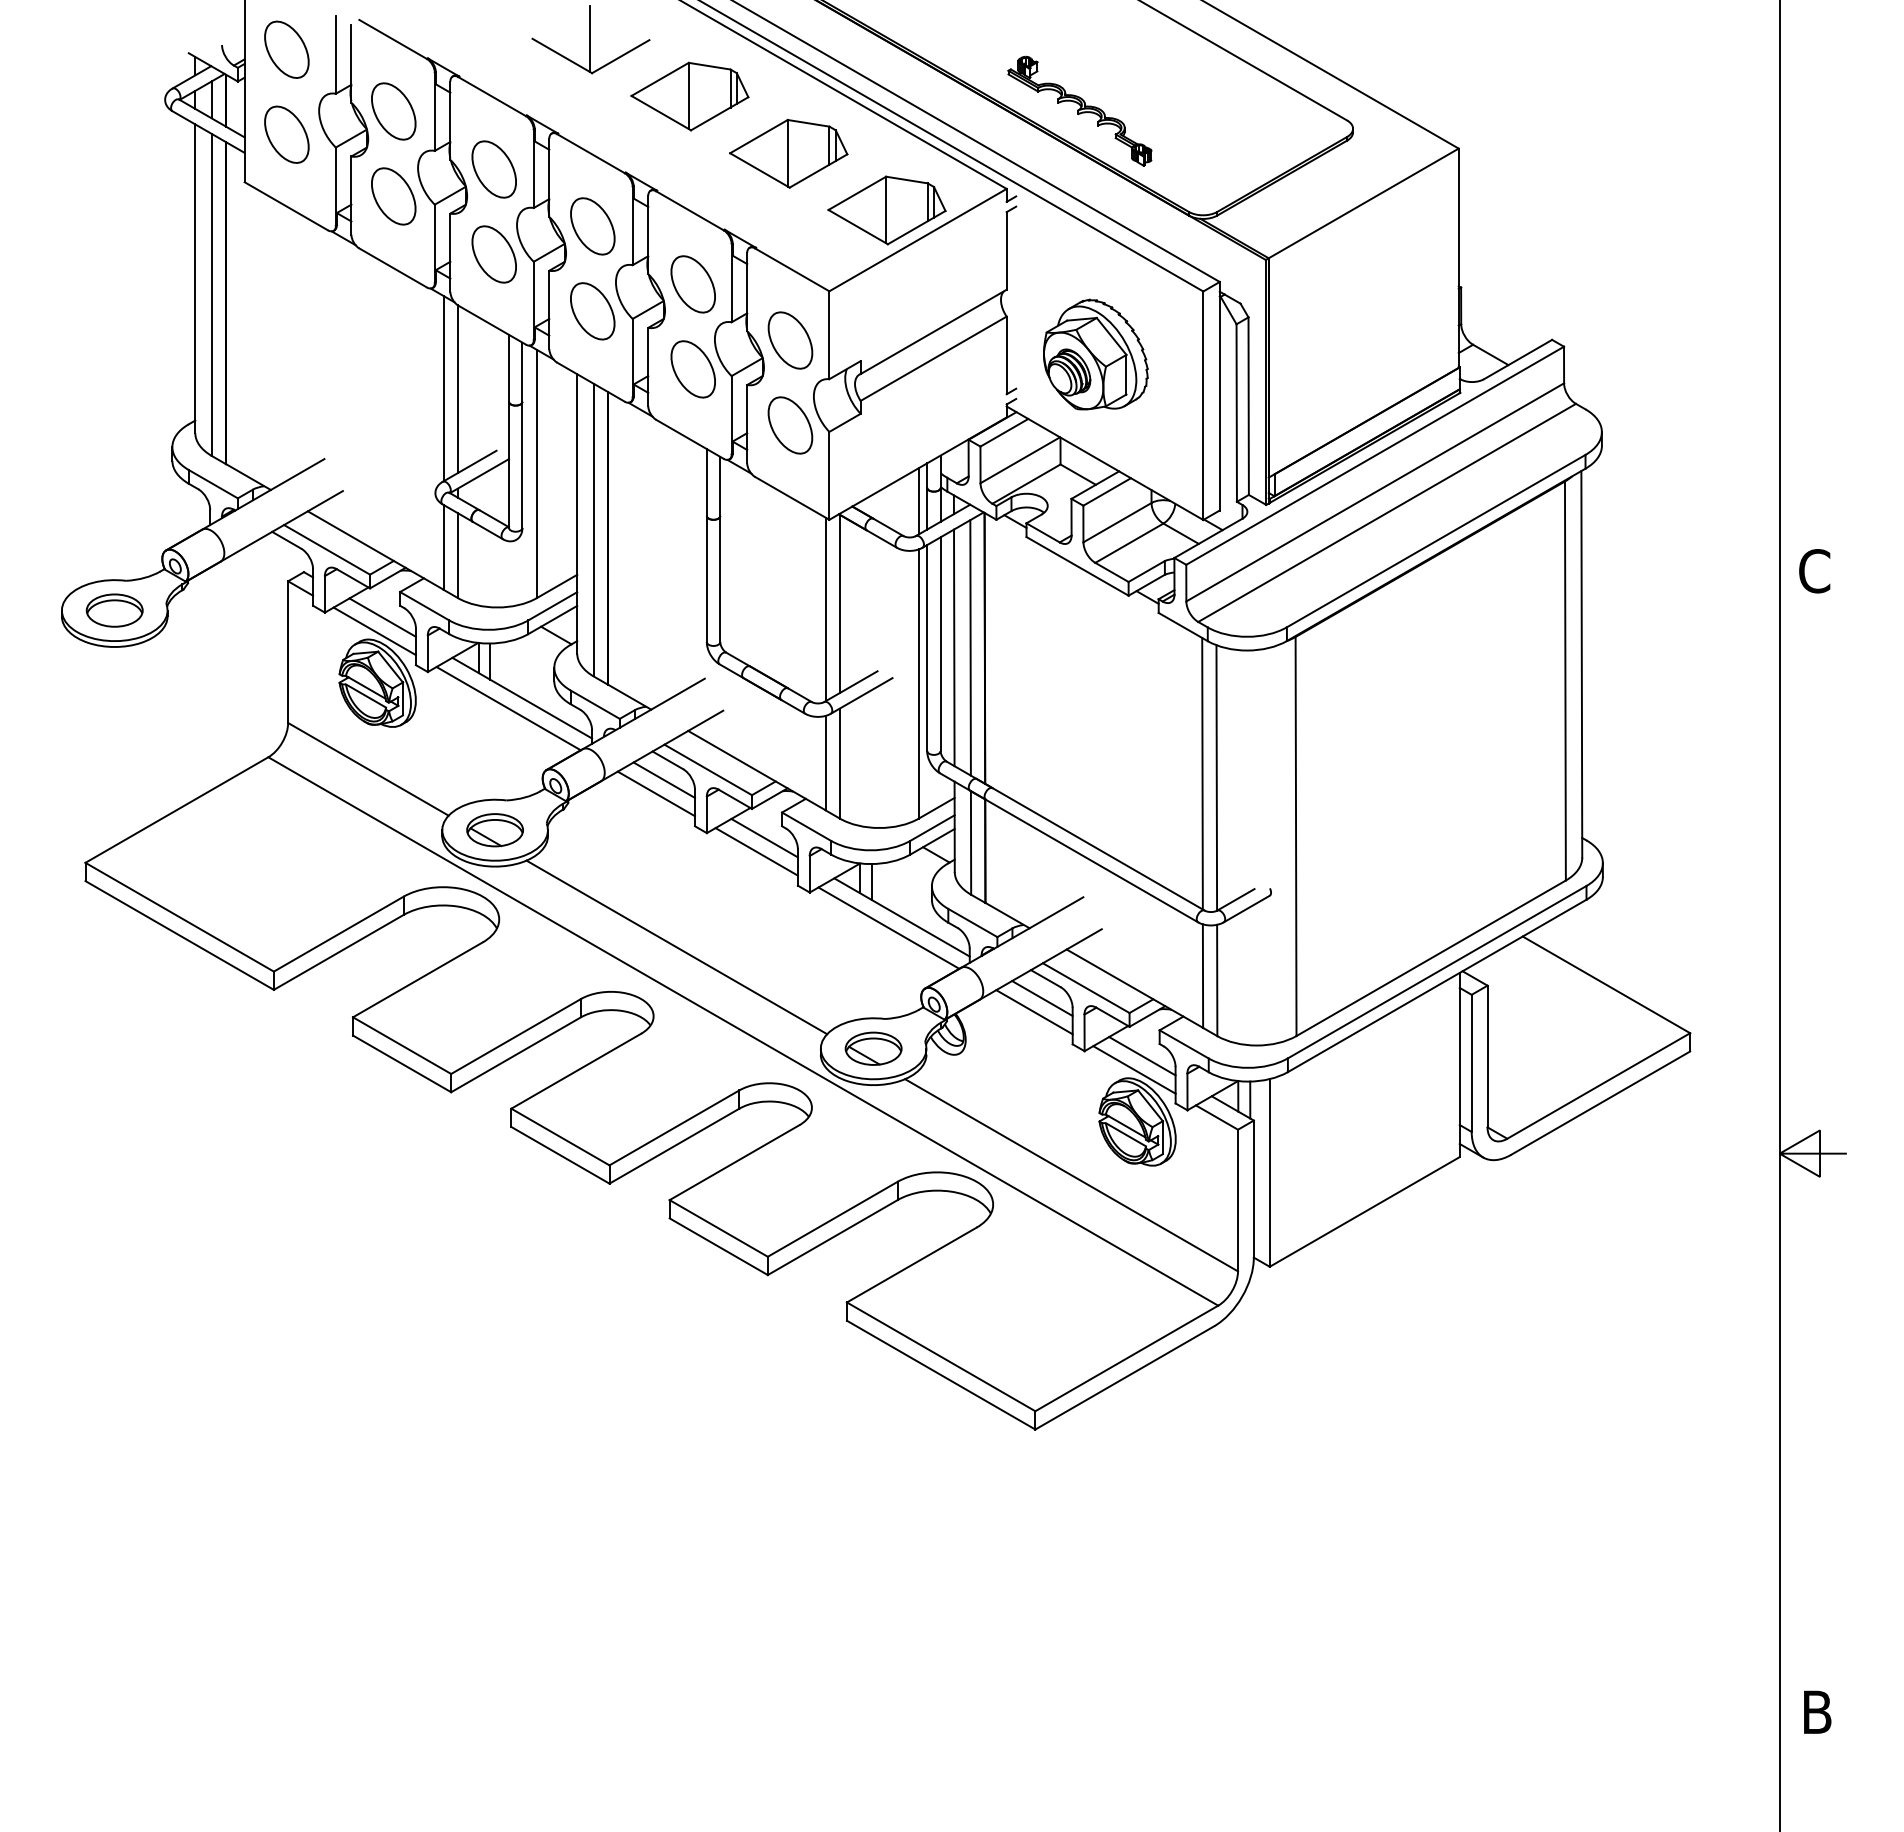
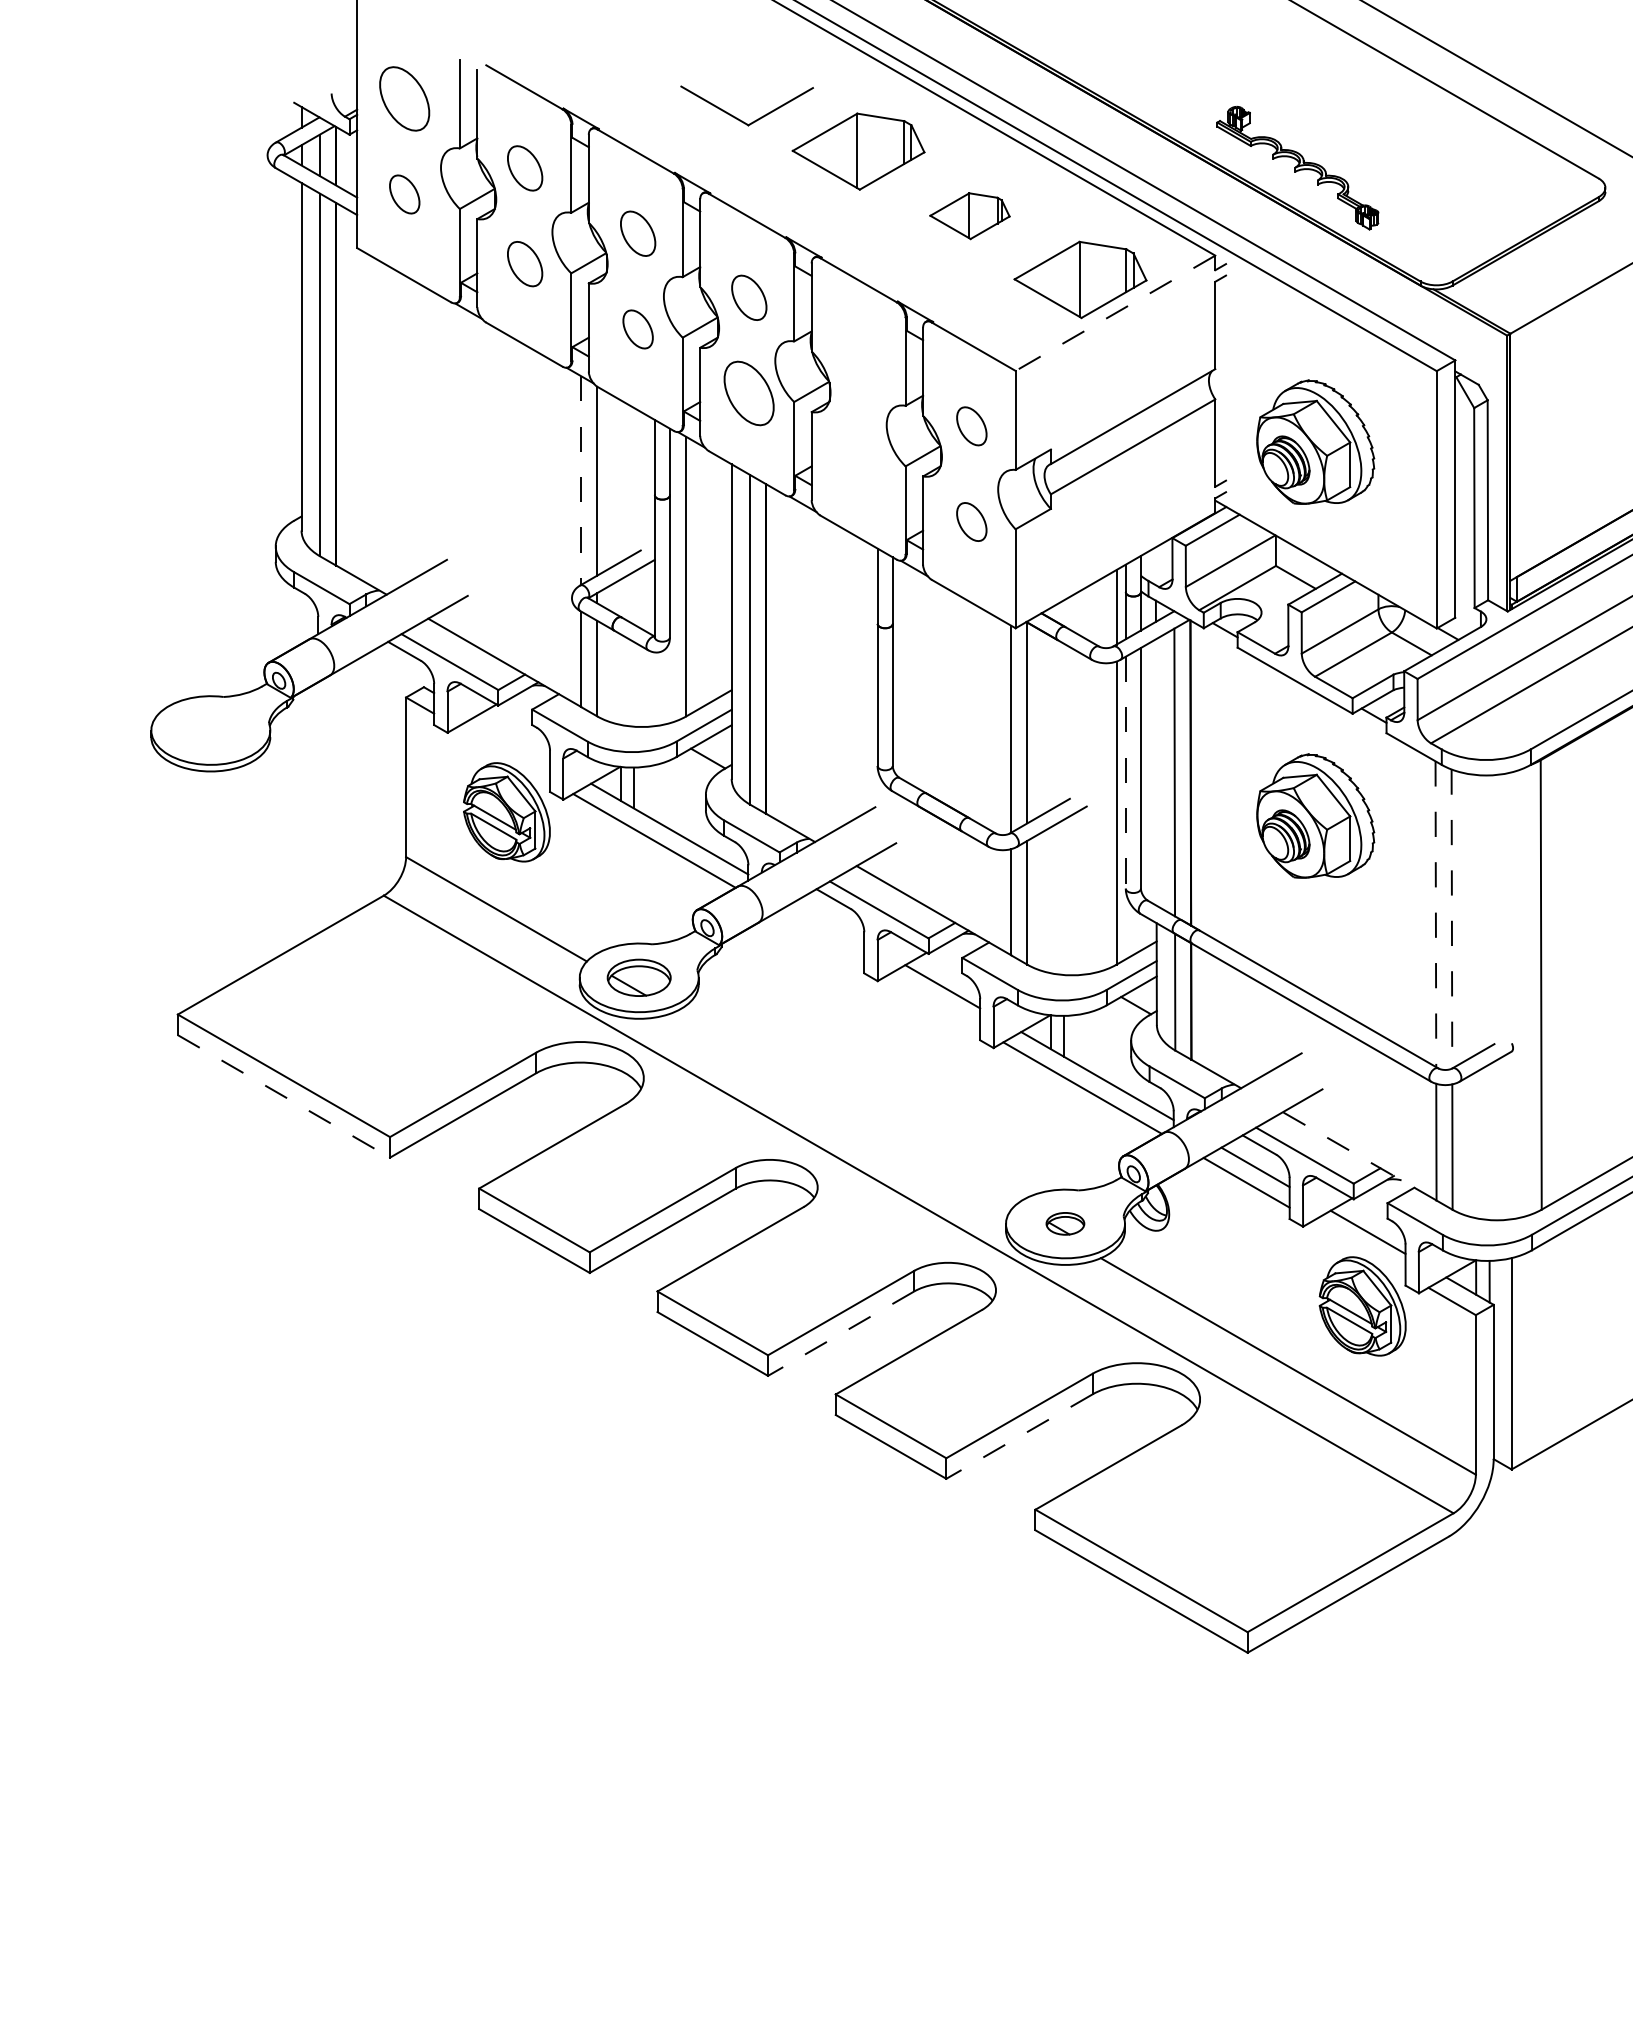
line: (589, 38) -> (745, 86), removed
part: (393, 111) -> (524, 168), size x0.7
part: (286, 134) -> (404, 194), size x0.6
part: (788, 153) -> (969, 215), size x0.6
part: (493, 169) -> (637, 233), size x0.7
part: (393, 196) -> (524, 264), size x0.7
part: (592, 226) -> (748, 297), size x0.7
line: (917, 240) -> (1114, 313), solid -> dashed
part: (493, 254) -> (637, 329), size x0.6
part: (692, 284) -> (861, 363), removed
part: (790, 340) -> (971, 426), size x0.6
part: (692, 369) -> (861, 458), removed
line: (443, 388) -> (581, 480), solid -> dashed
part: (790, 425) -> (971, 522), size x0.6
part: (114, 610) -> (210, 730), removed
line: (382, 617) -> (512, 738), removed
line: (374, 631) -> (503, 754), removed
line: (954, 647) -> (1156, 772), removed
line: (927, 648) -> (1126, 773), solid -> dashed
part: (1095, 686) -> (1315, 815), added
line: (1202, 773) -> (1435, 913), solid -> dashed
line: (1216, 777) -> (1451, 918), solid -> dashed
line: (664, 779) -> (829, 920), removed
line: (656, 793) -> (820, 936), removed
line: (756, 851) -> (933, 1001), removed
line: (179, 935) -> (283, 1096), solid -> dashed
line: (676, 947) -> (843, 1109), removed
line: (1134, 988) -> (1359, 1156), solid -> dashed
part: (873, 1048) -> (1065, 1223), size x0.6
line: (1134, 1069) -> (1359, 1247), removed
line: (674, 1146) -> (841, 1334), solid -> dashed
line: (832, 1237) -> (1019, 1436), solid -> dashed

